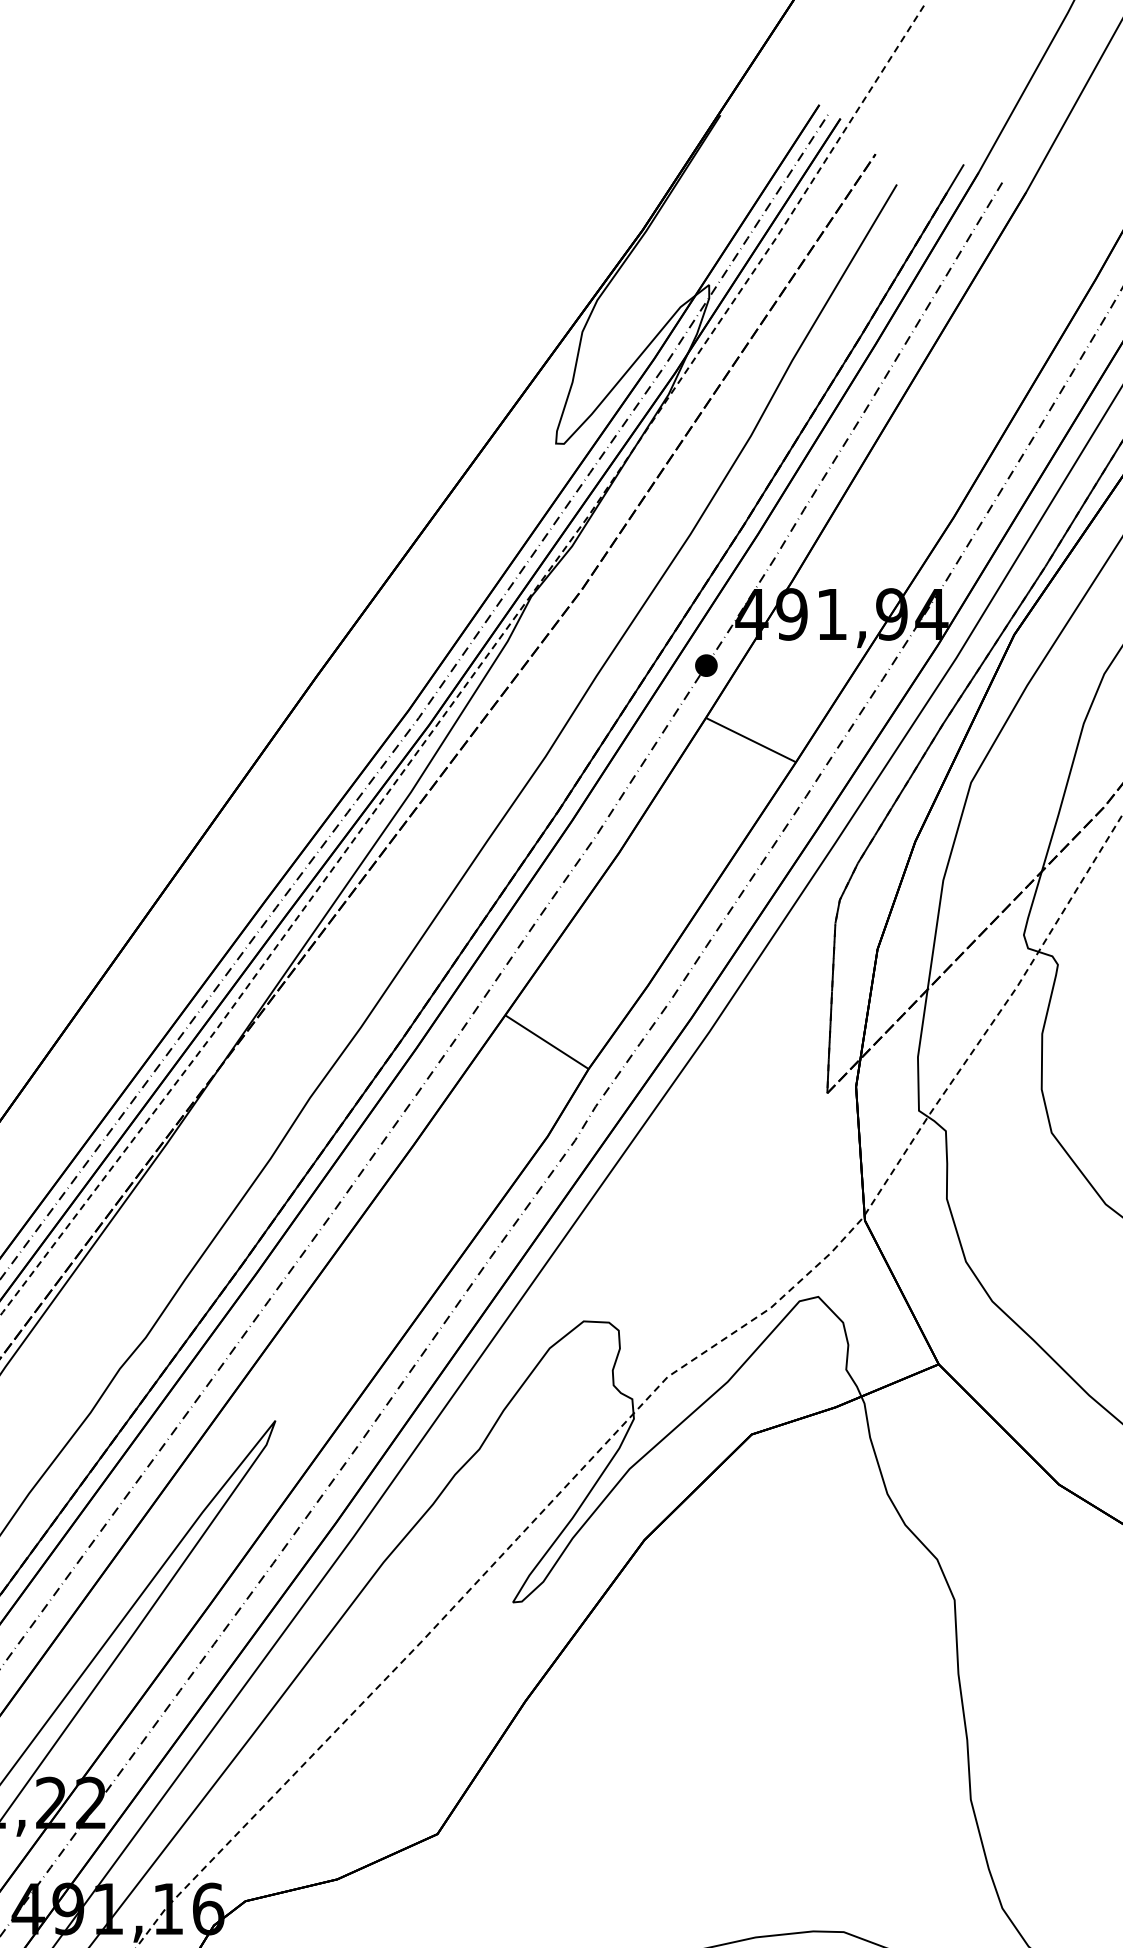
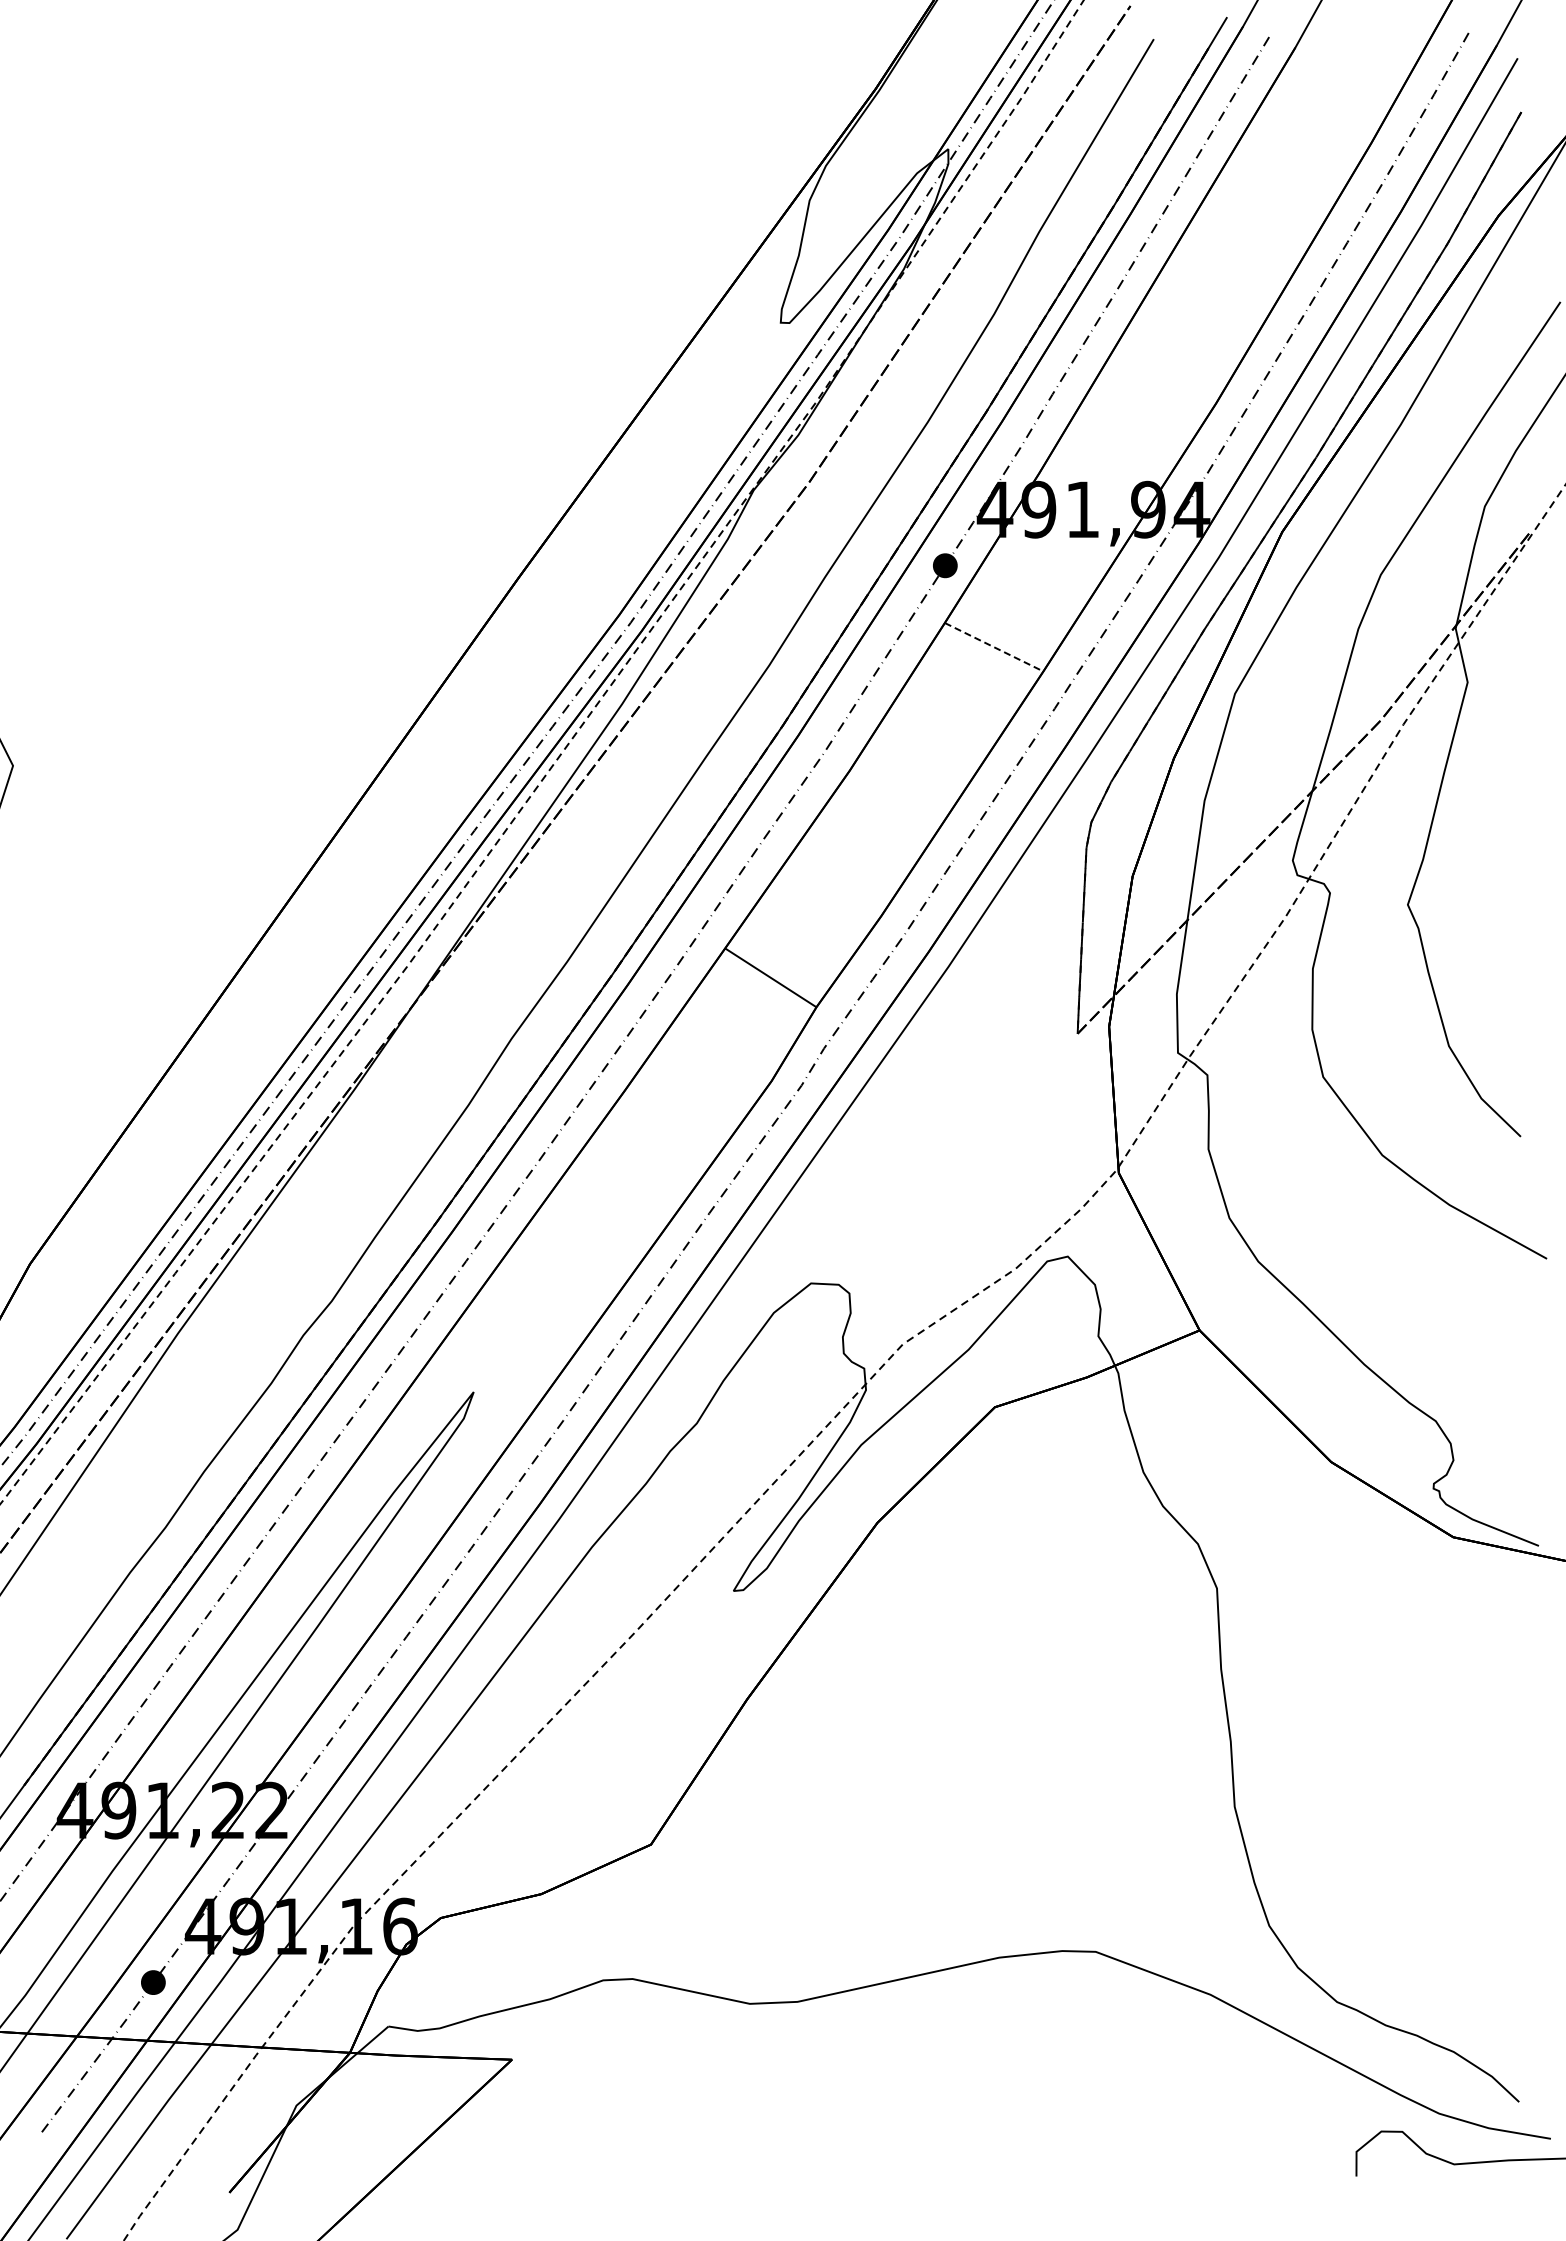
line: (751, 740) -> (994, 647), solid -> dashed

